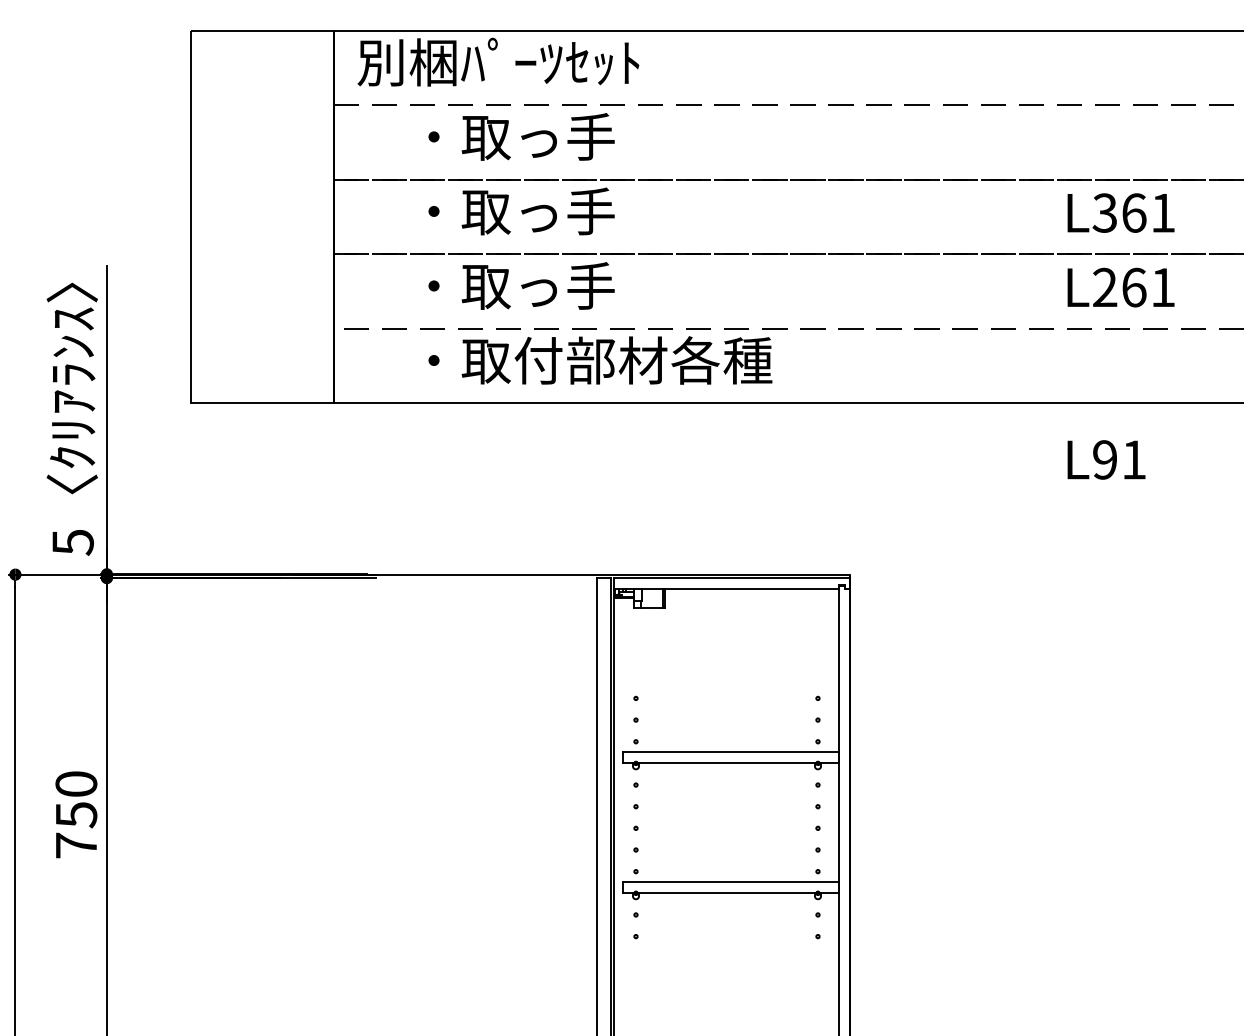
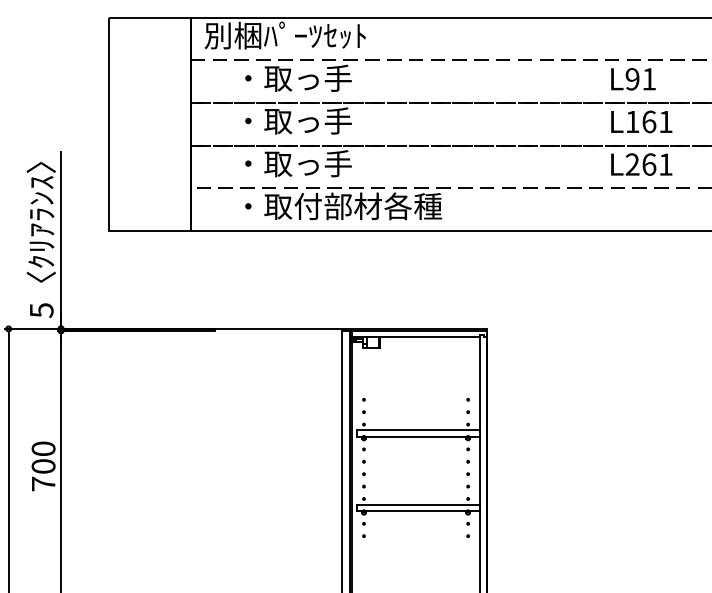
text: (1104, 212) -> (632, 121), L361 -> L161
text: (1106, 460) -> (633, 79), moved
text: (76, 814) -> (43, 466), 750 -> 700

